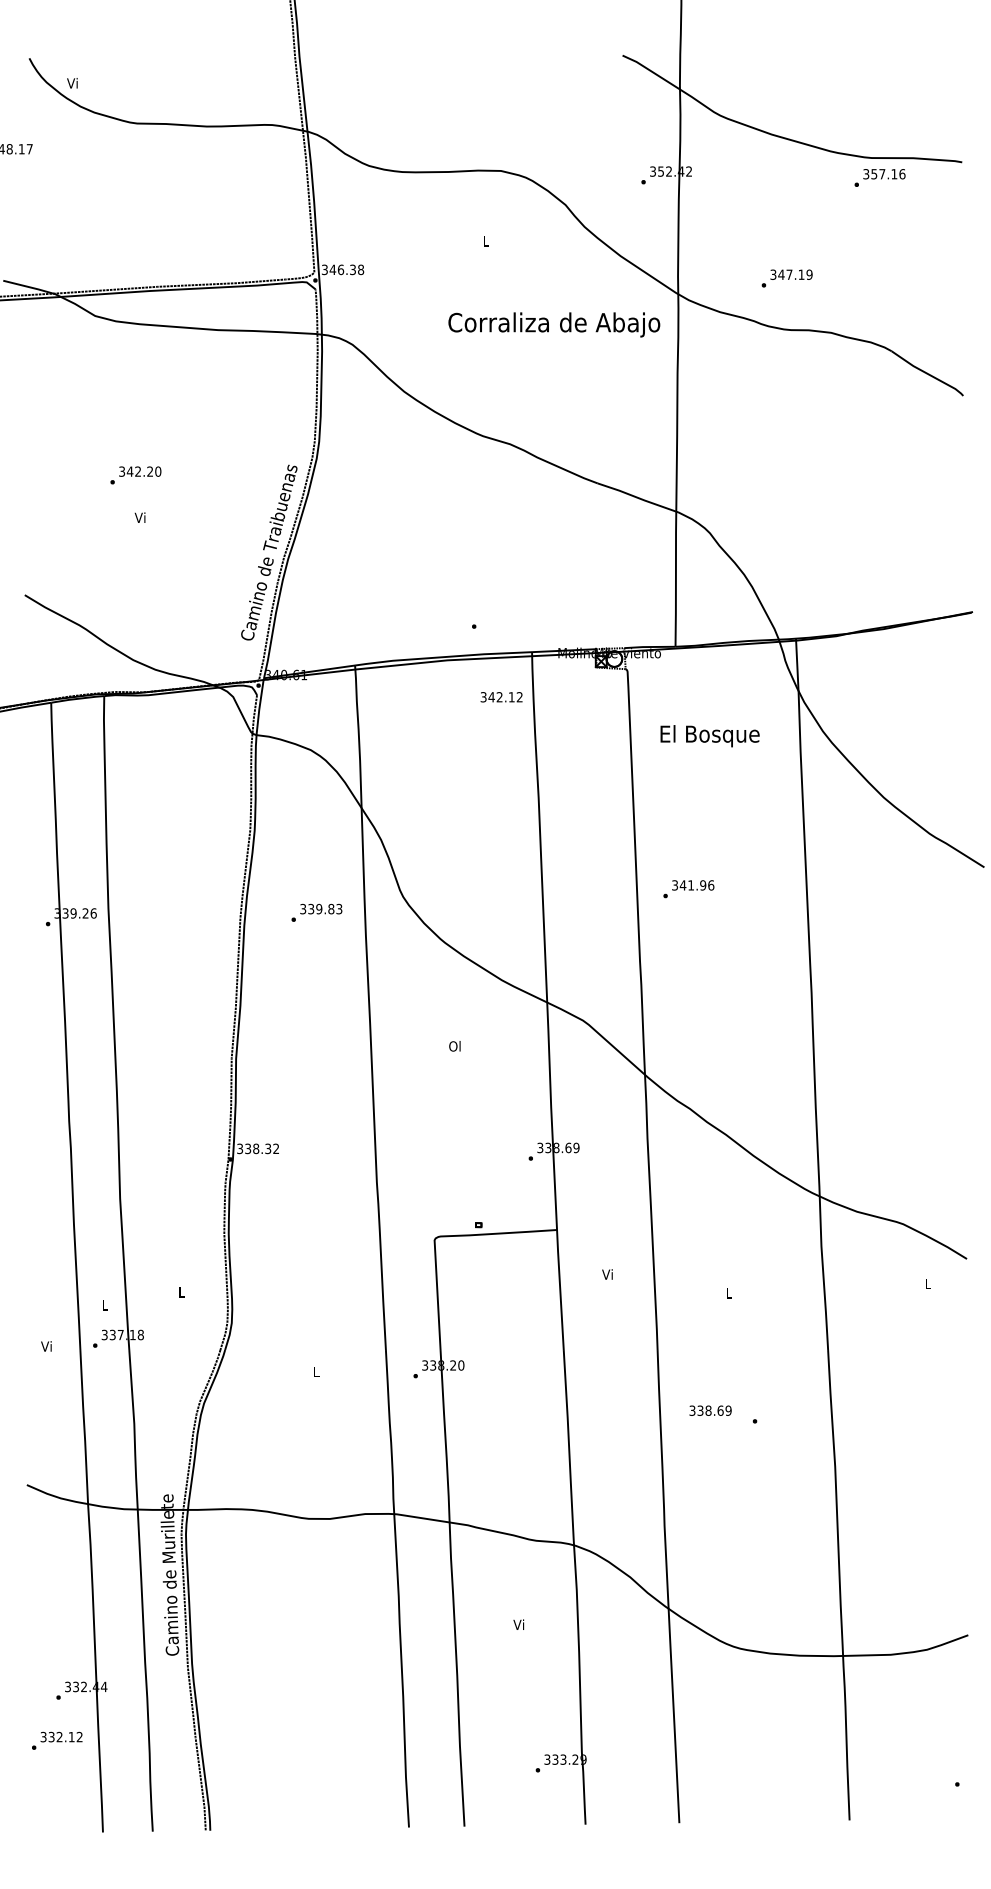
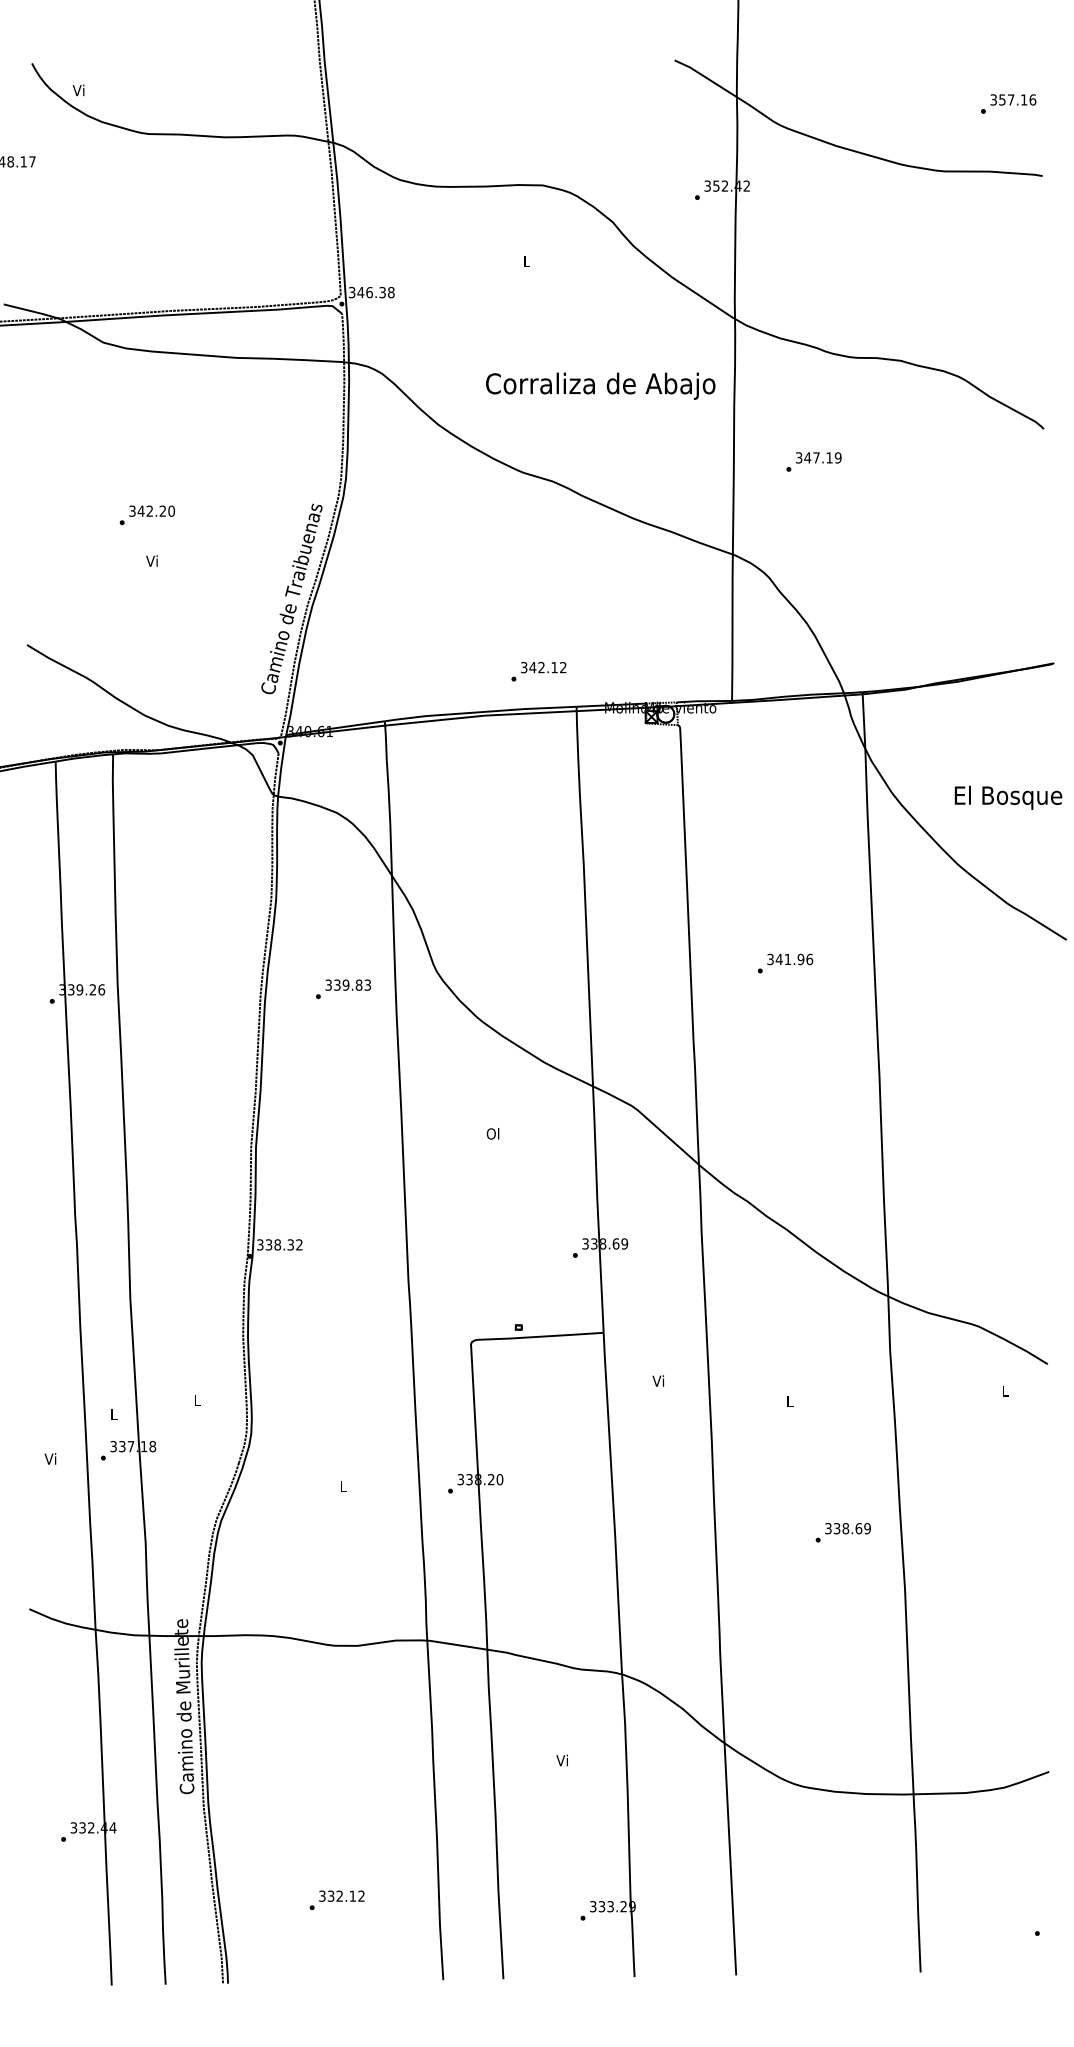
text: (879, 177) -> (1008, 103), moved
text: (786, 278) -> (813, 461), moved
text: (554, 324) -> (600, 385), moved
text: (501, 697) -> (543, 667), moved
text: (710, 735) -> (1008, 797), moved
text: (688, 889) -> (785, 963), moved
text: (710, 1410) -> (847, 1528), moved
text: (56, 1741) -> (336, 1900), moved

